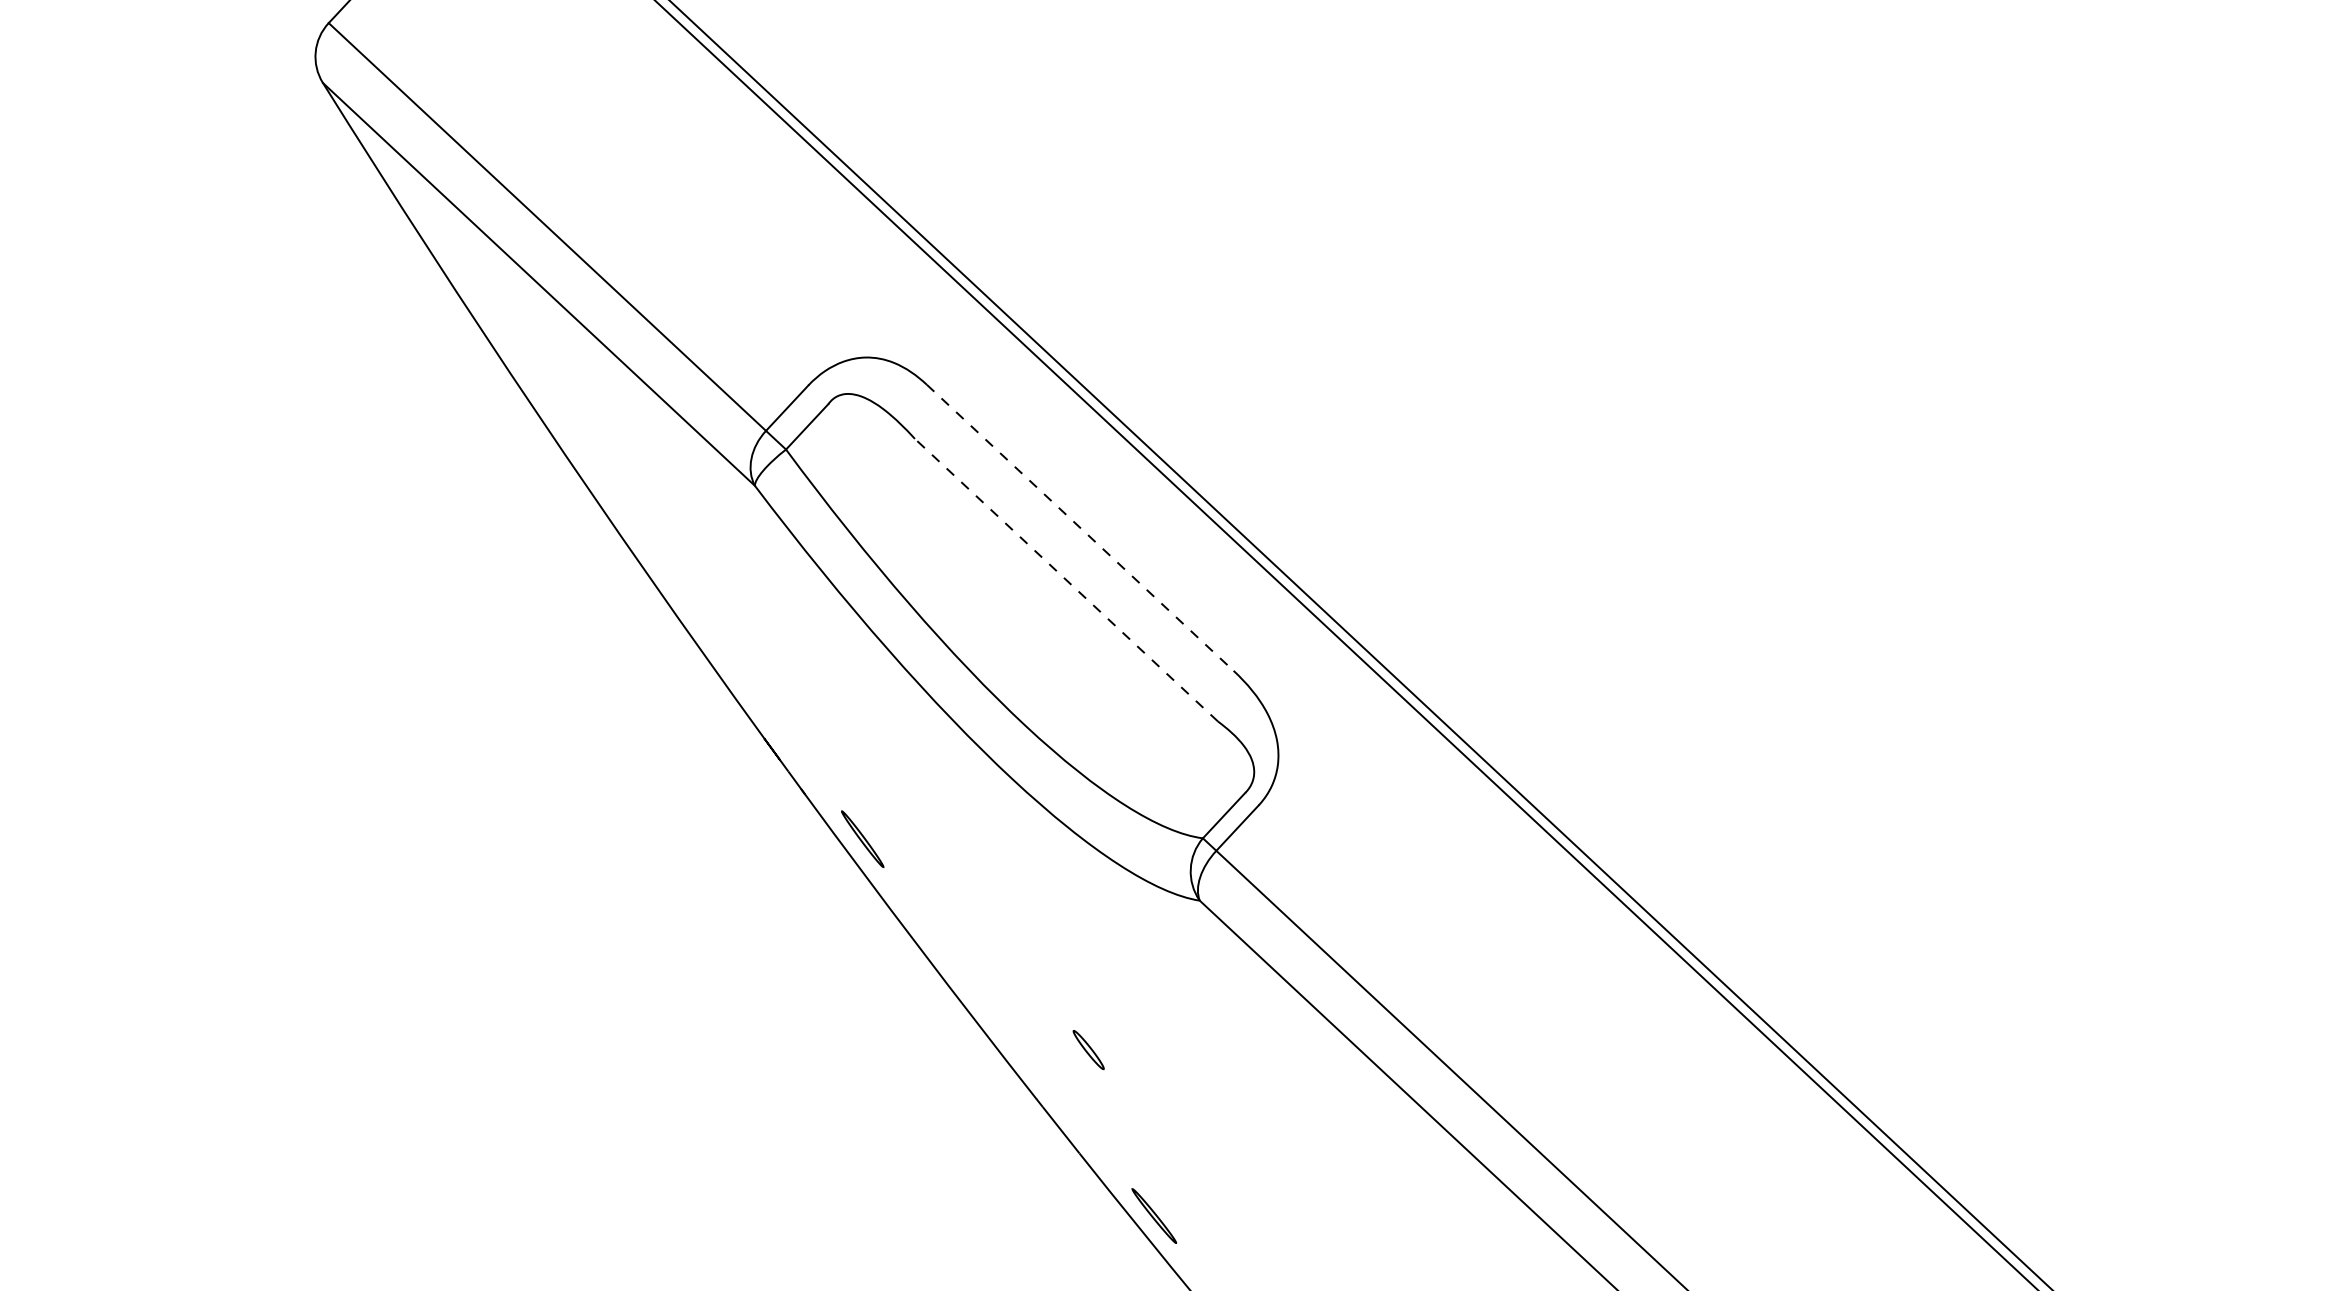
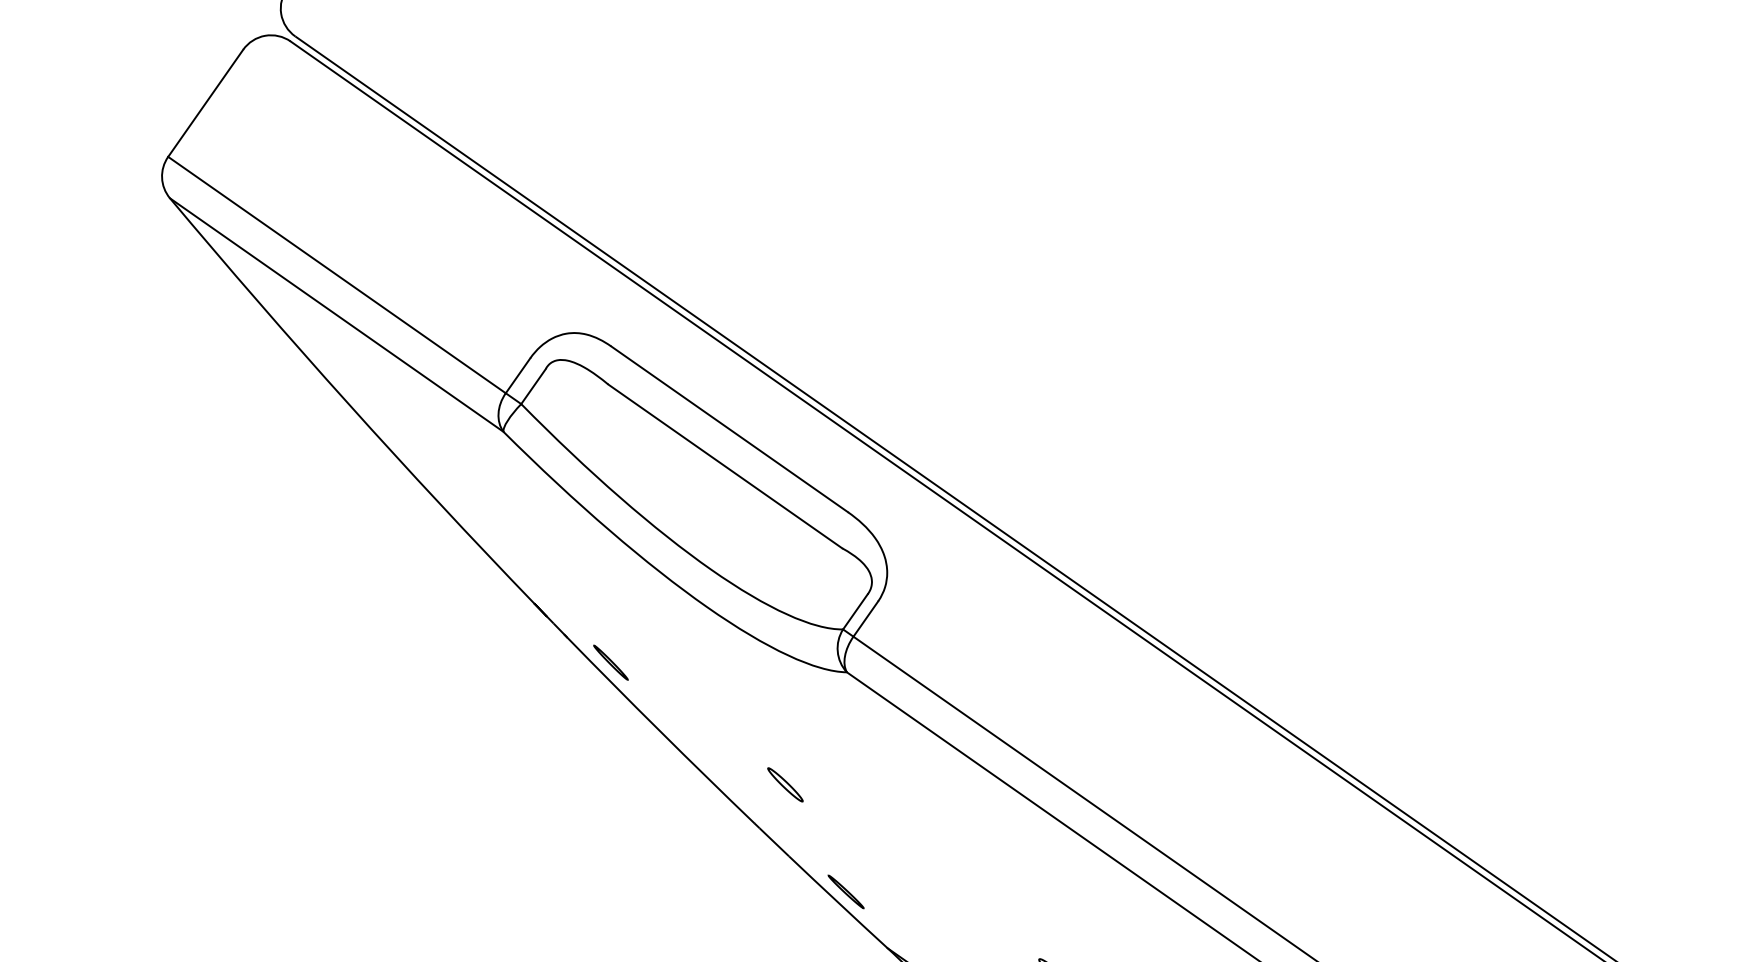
line: (1080, 528) -> (729, 429), dashed -> solid
line: (1066, 580) -> (725, 466), dashed -> solid
part: (1088, 1049) -> (785, 784), size x1.43

